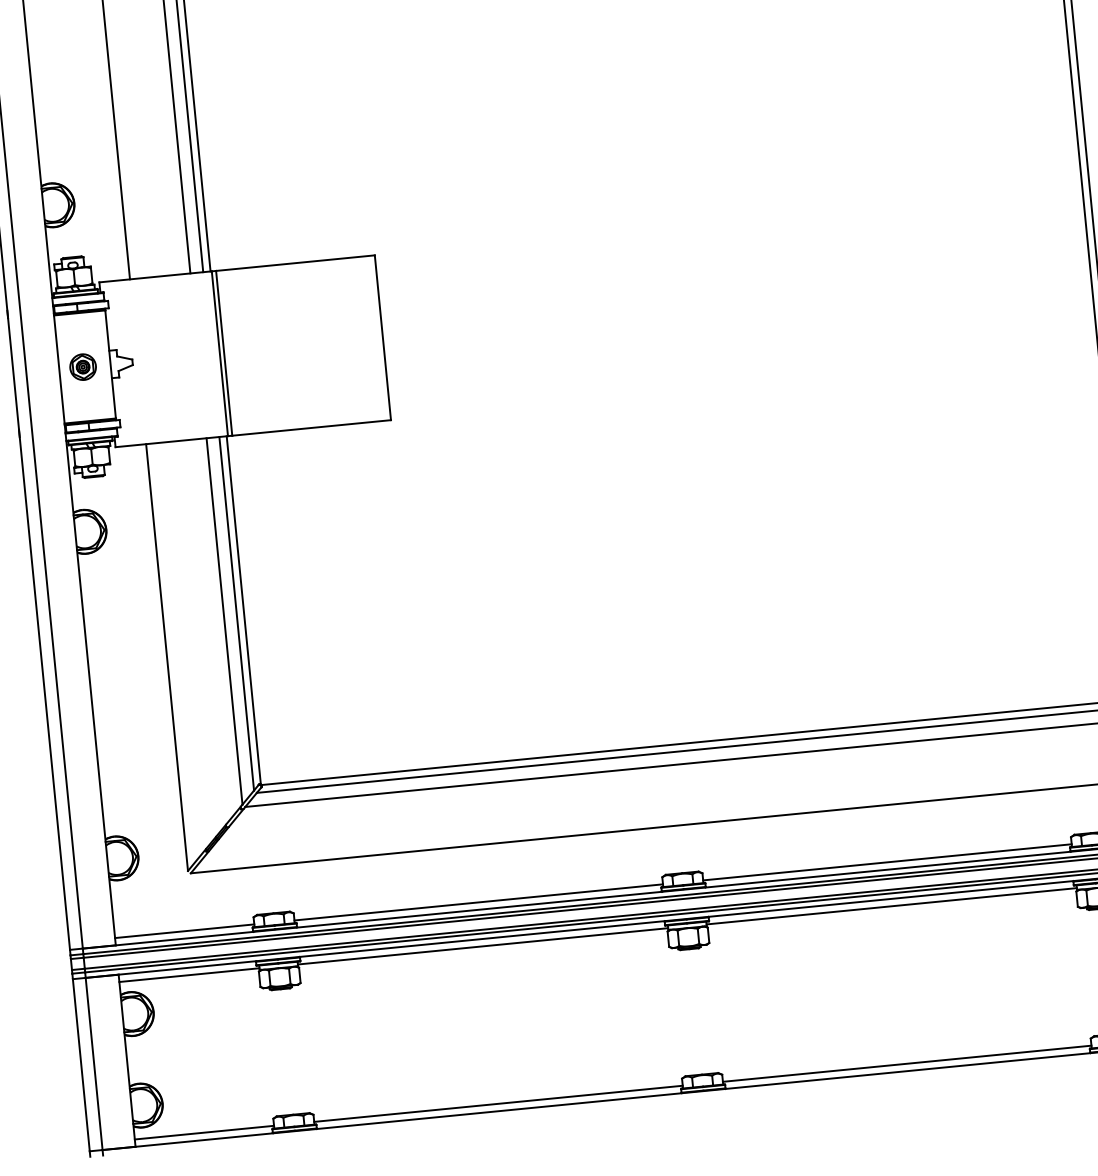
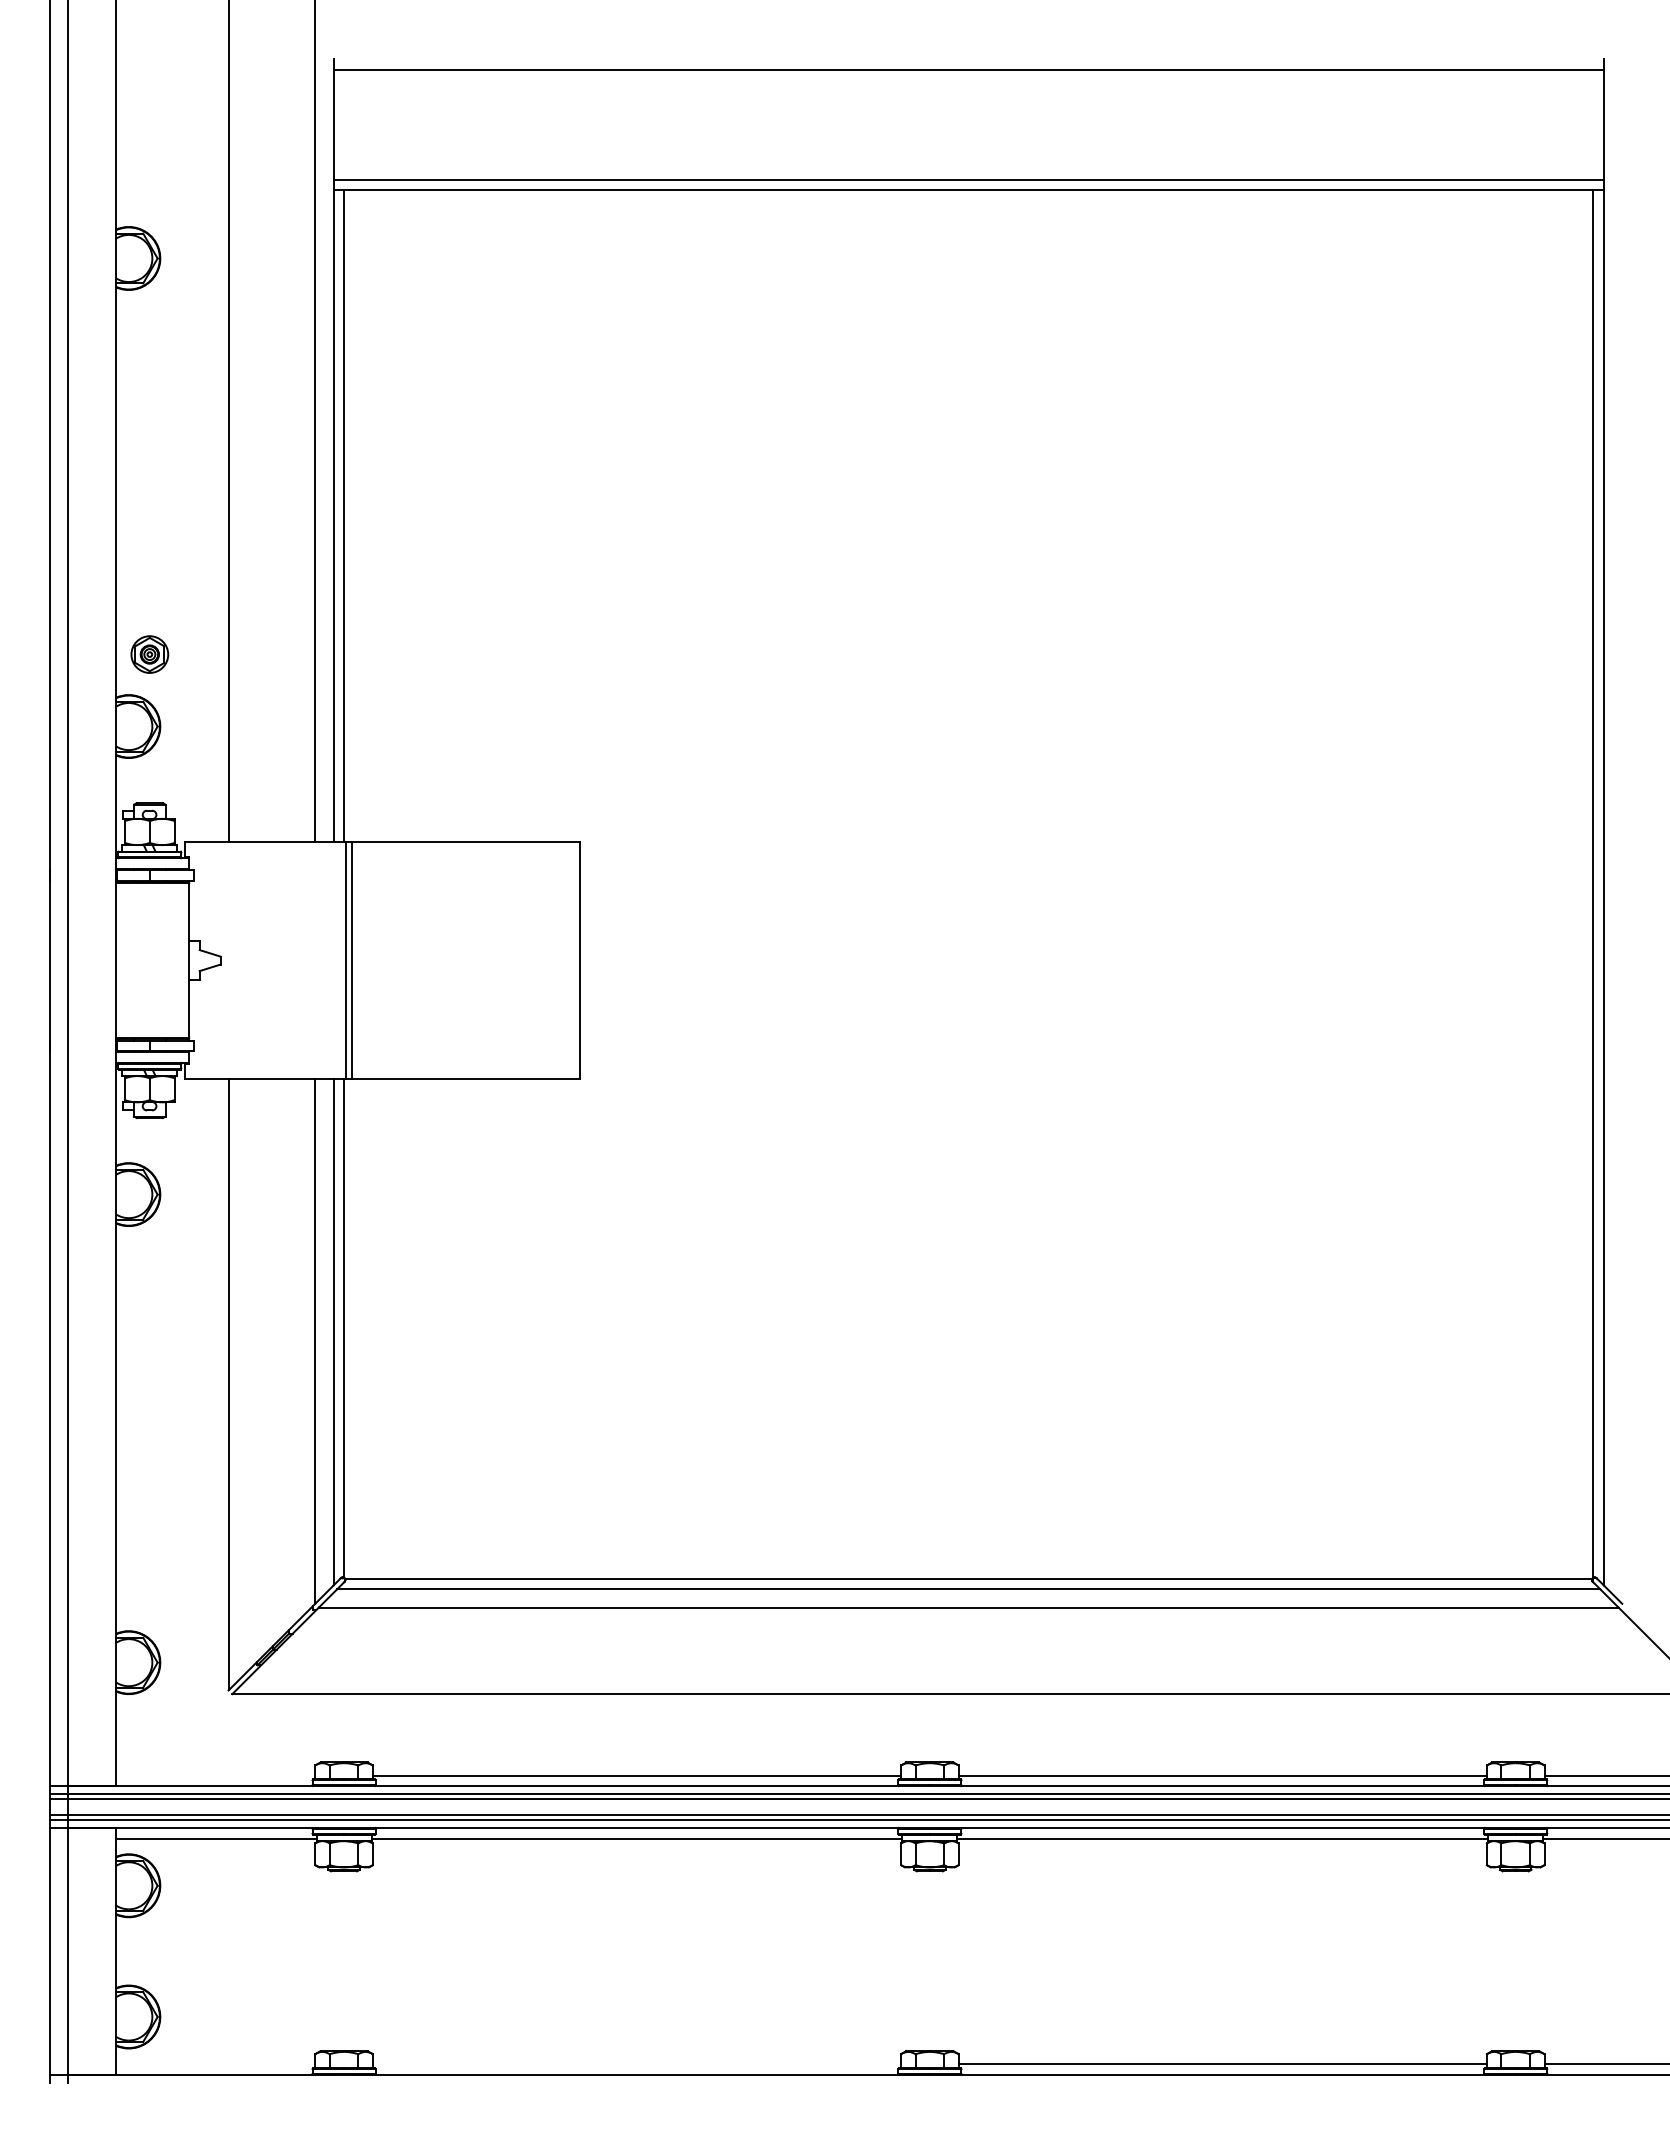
part: (82, 367) -> (149, 654), moved
line: (184, 931) -> (215, 1775), removed
line: (498, 1104) -> (636, 2064), removed
line: (204, 1132) -> (215, 2064), removed

